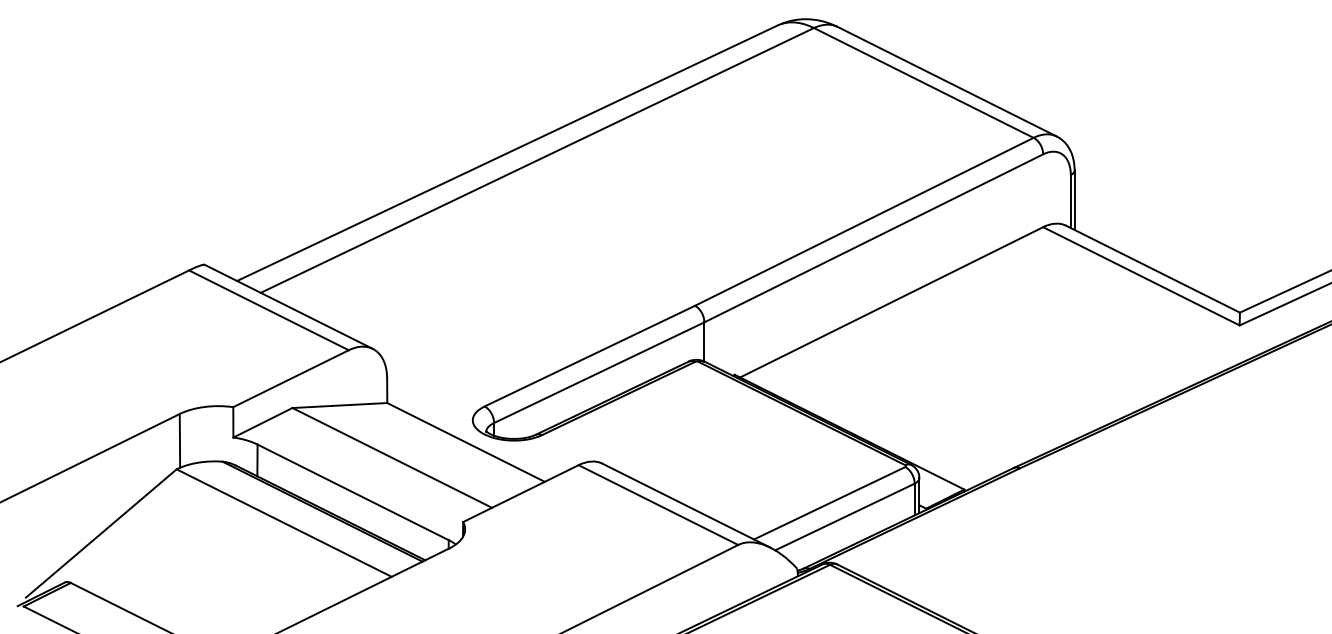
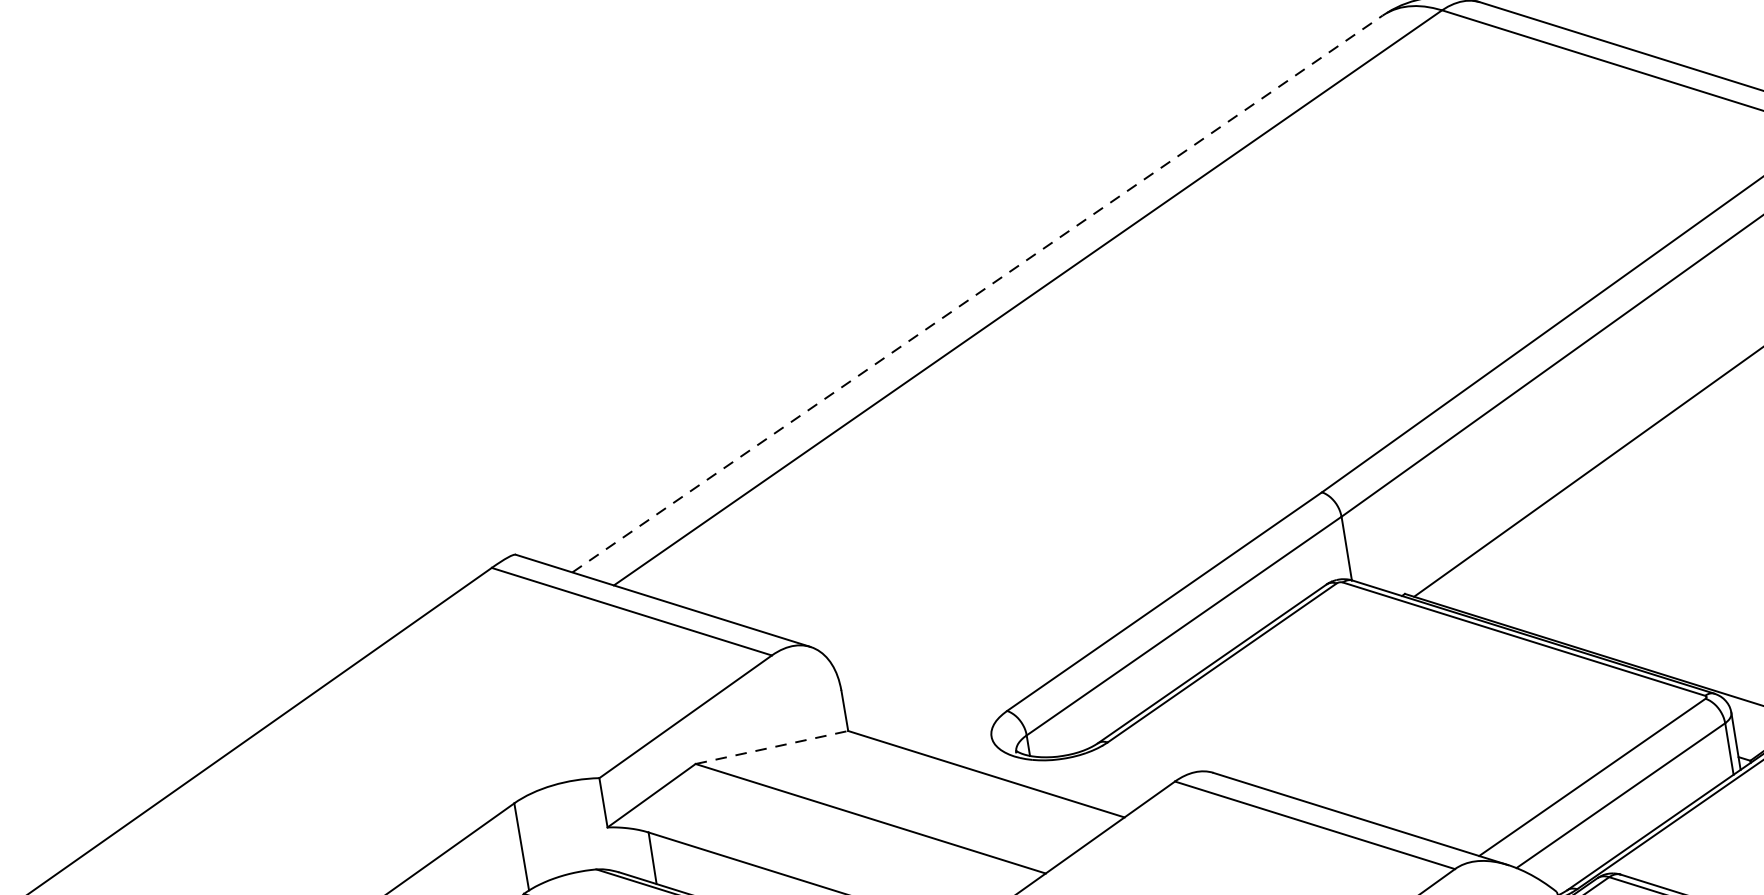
line: (507, 153) -> (977, 294), solid -> dashed
line: (340, 405) -> (772, 747), solid -> dashed

